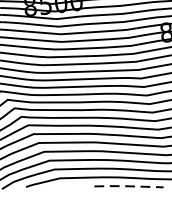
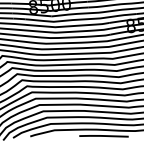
line: (126, 185) -> (102, 135), dashed -> solid

